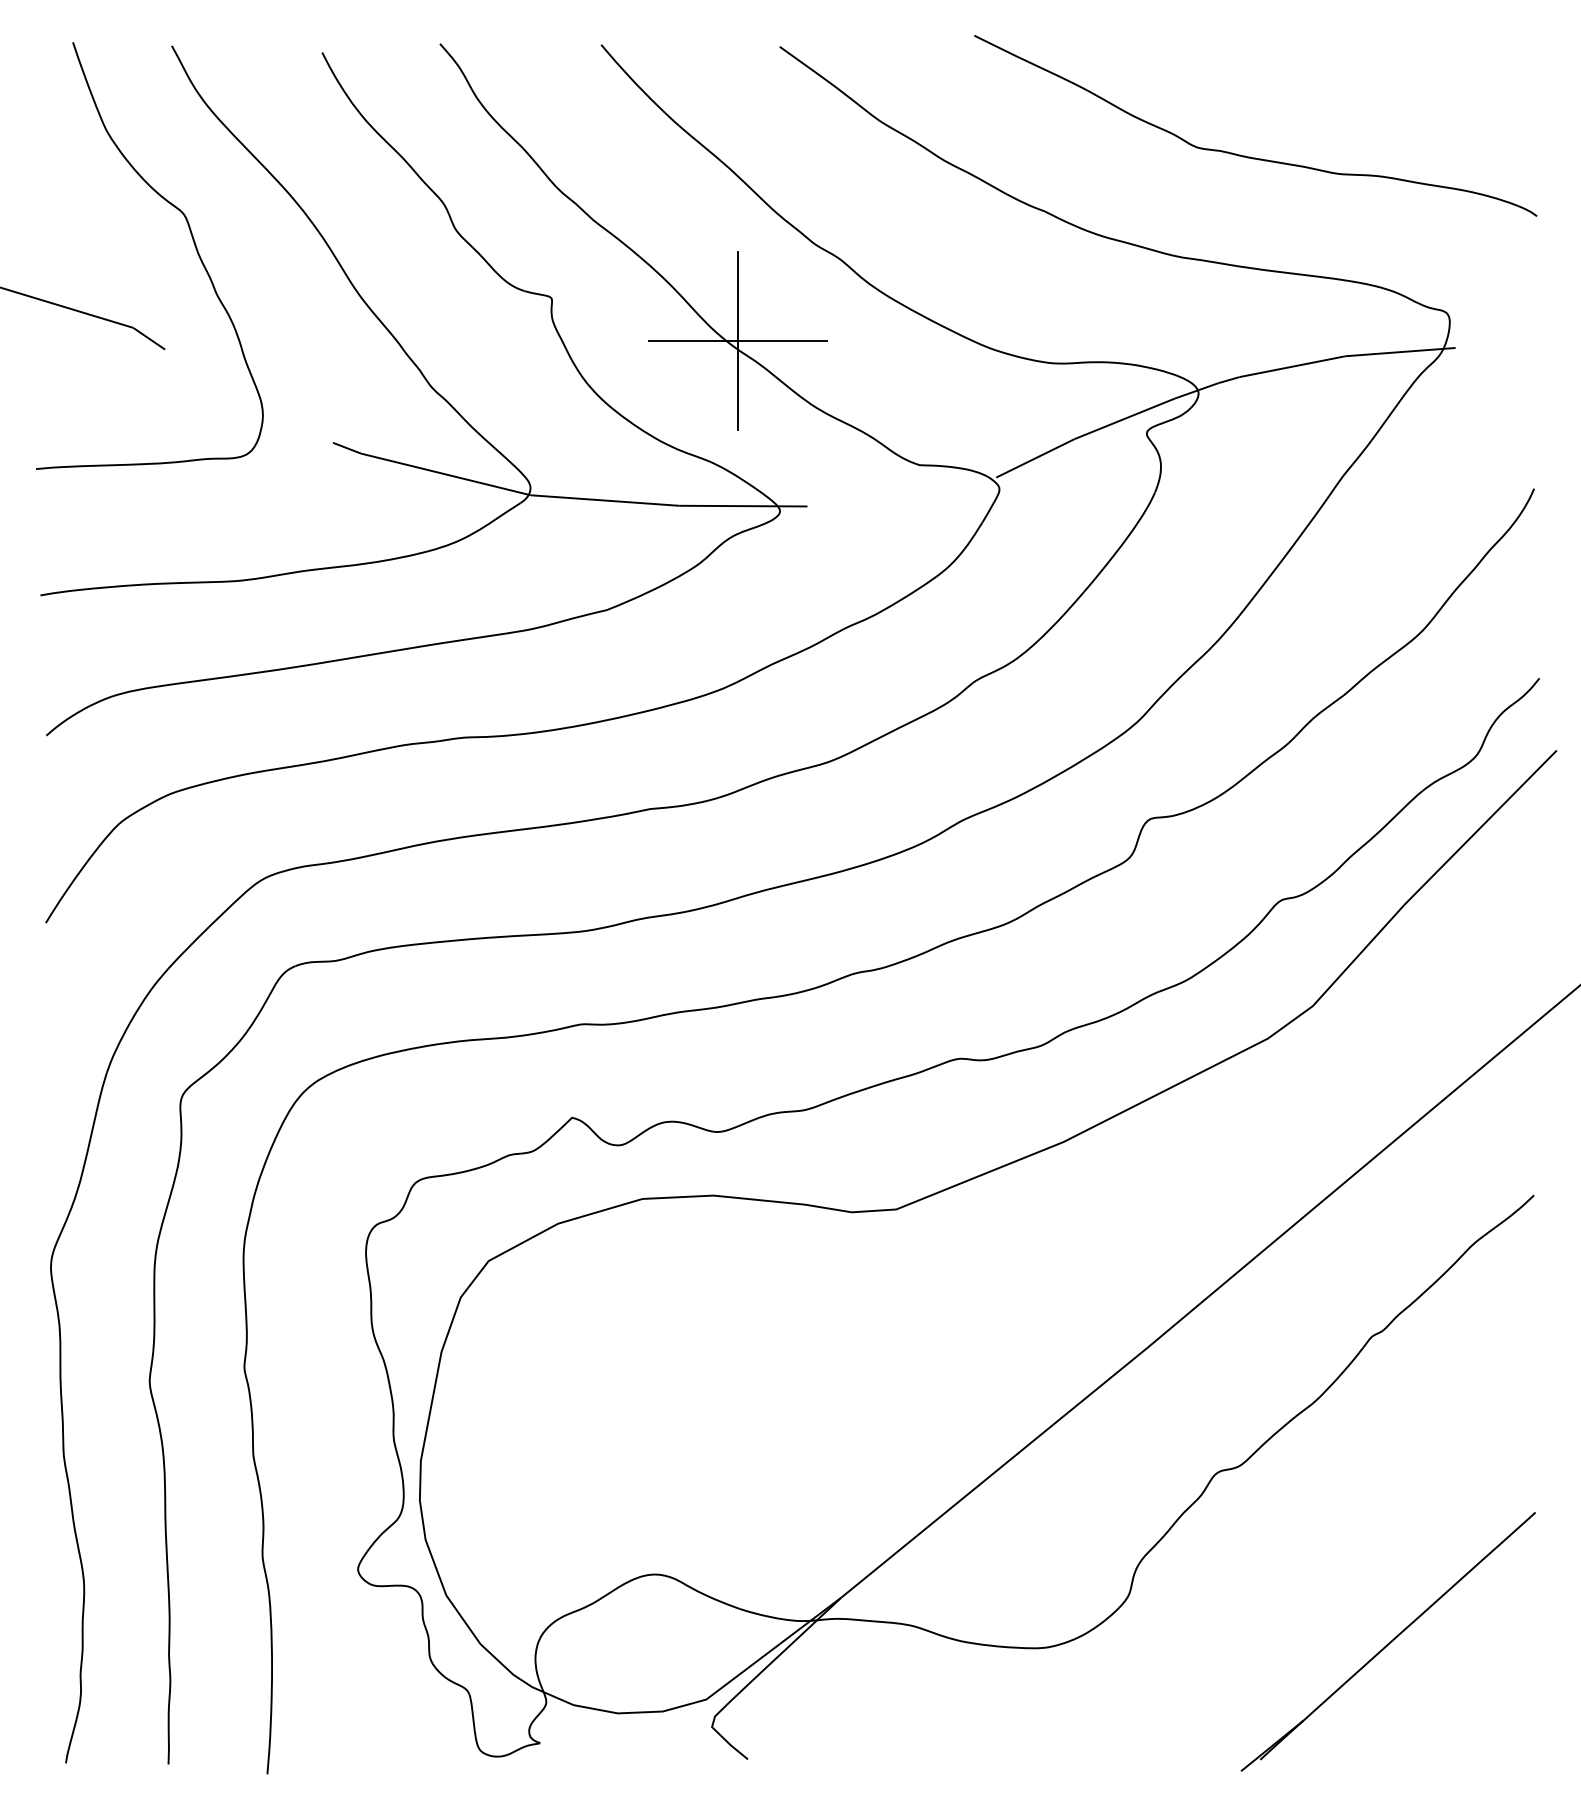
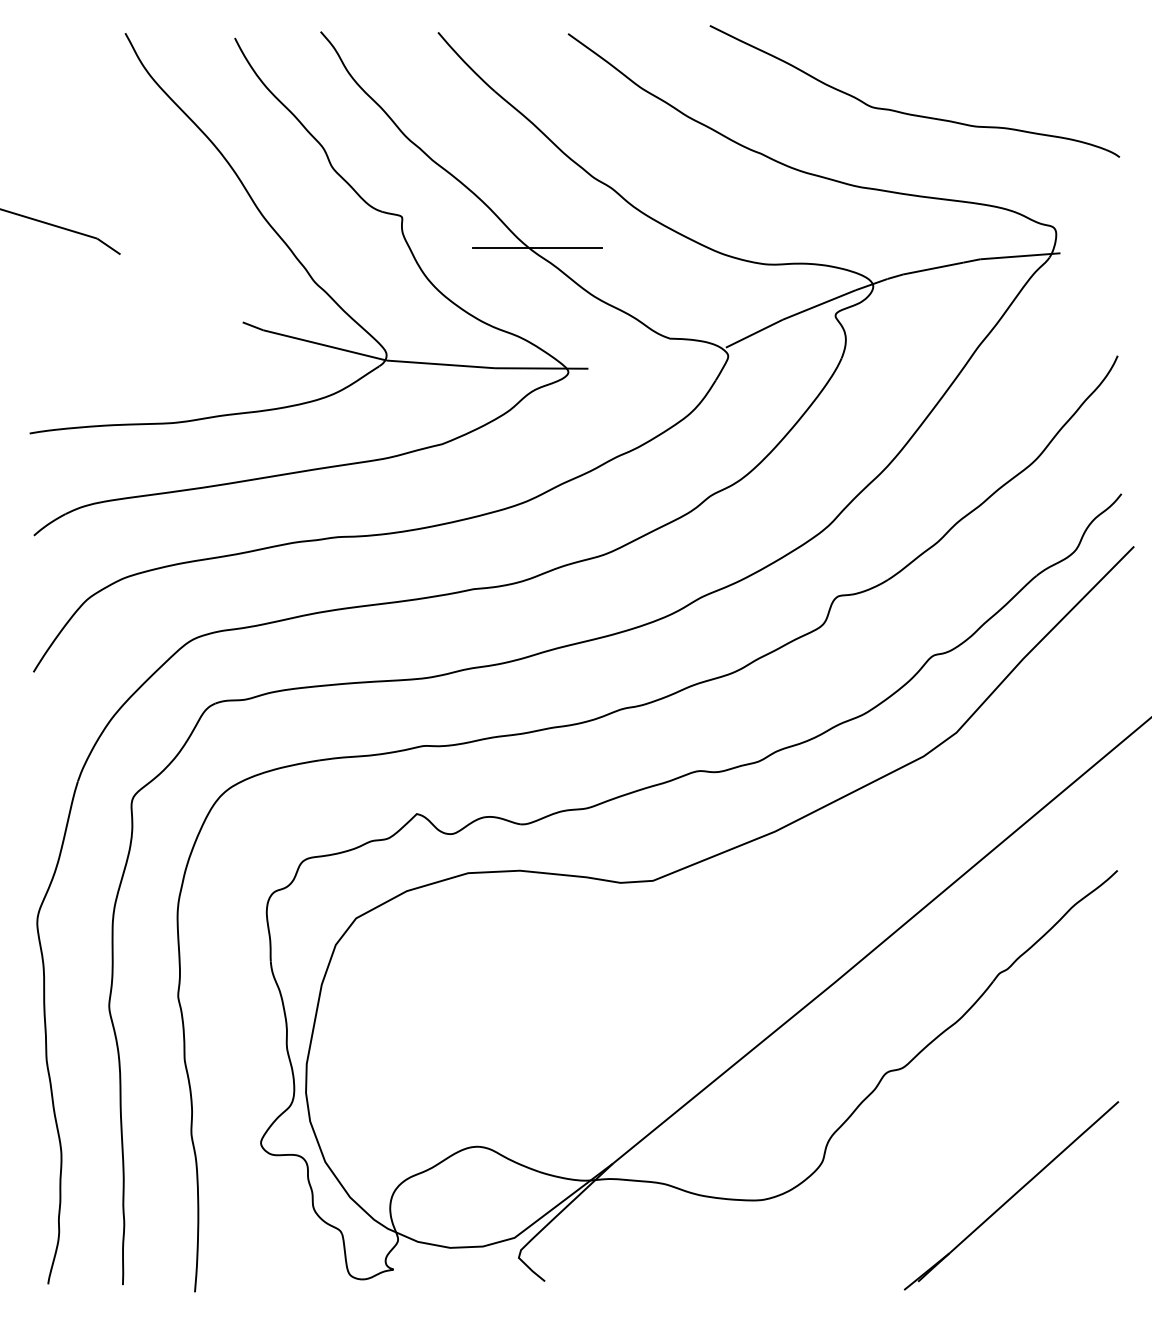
part: (192, 242) -> (140, 176), removed
line: (737, 340) -> (537, 247), removed

